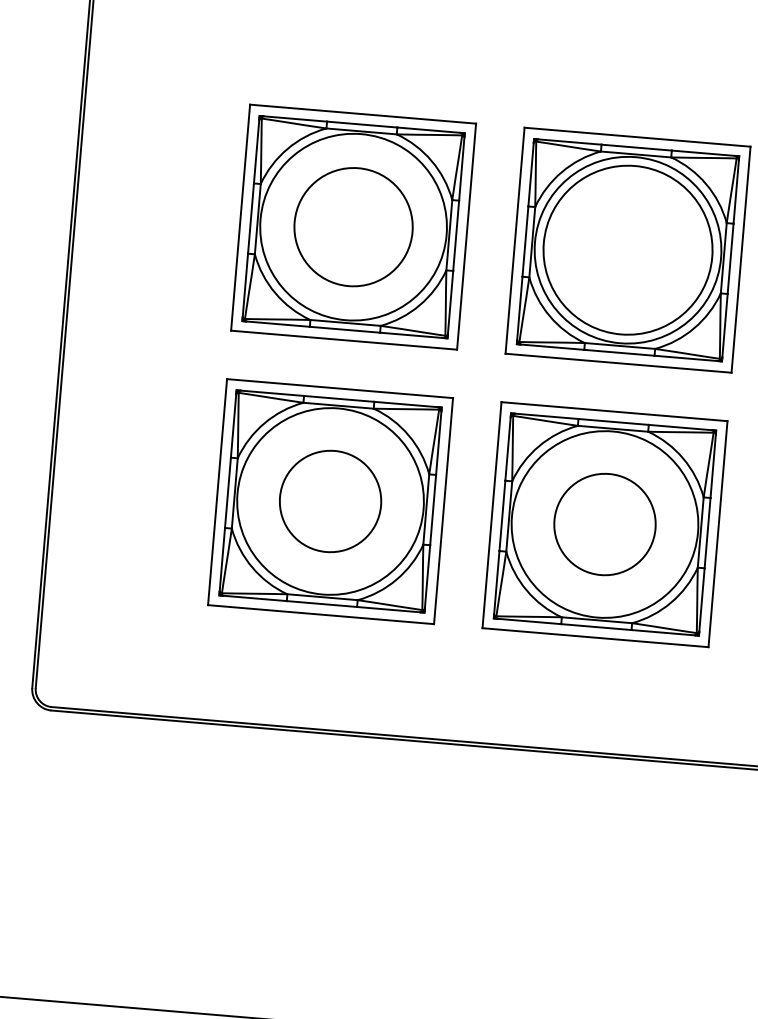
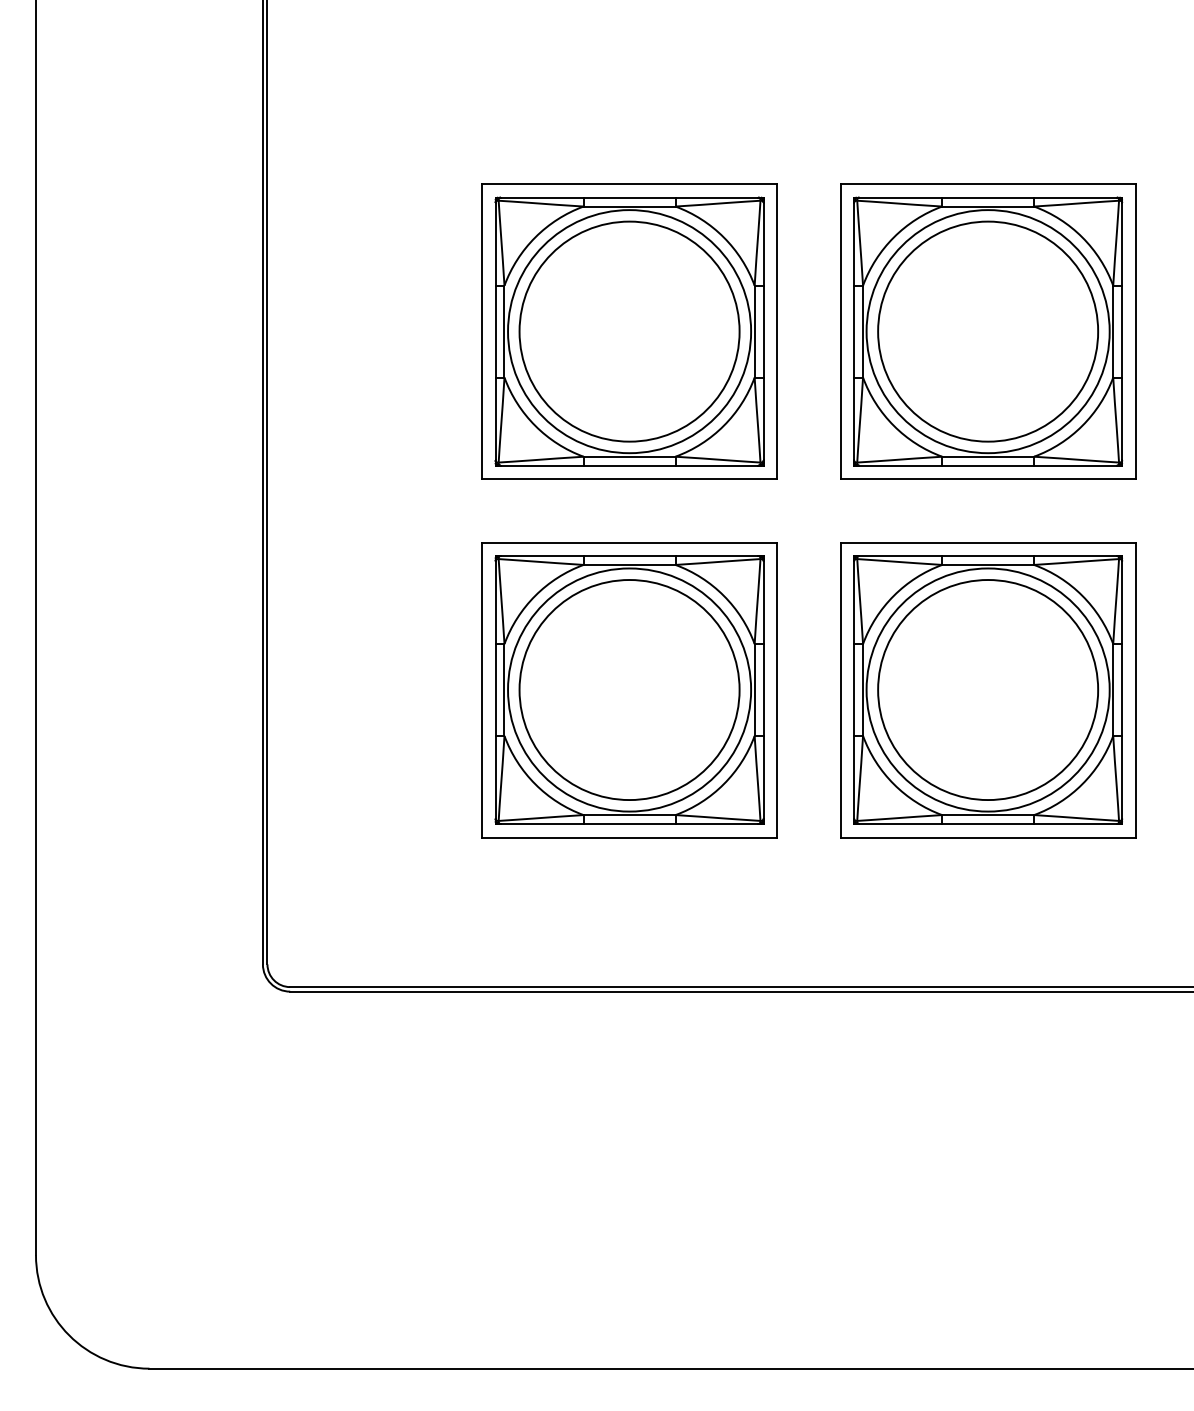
circle: (353, 227) -> (629, 331), size x1.43
circle: (330, 501) -> (629, 690), size x1.67
circle: (605, 524) -> (988, 690), size x1.67

